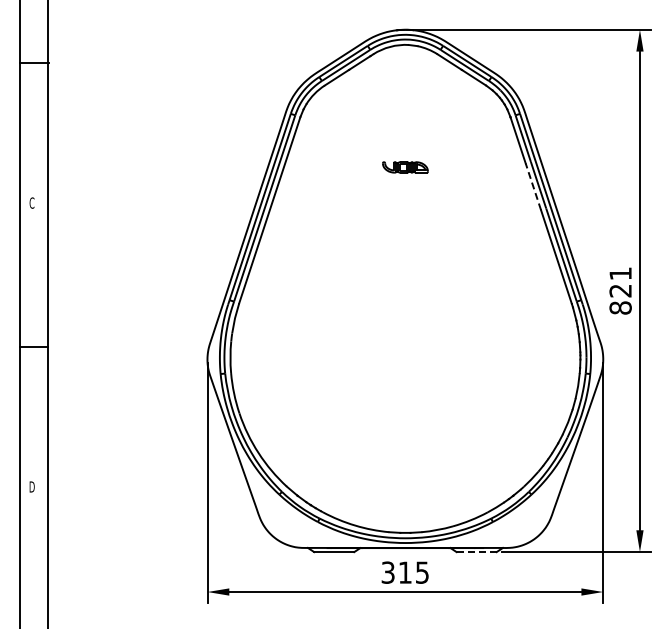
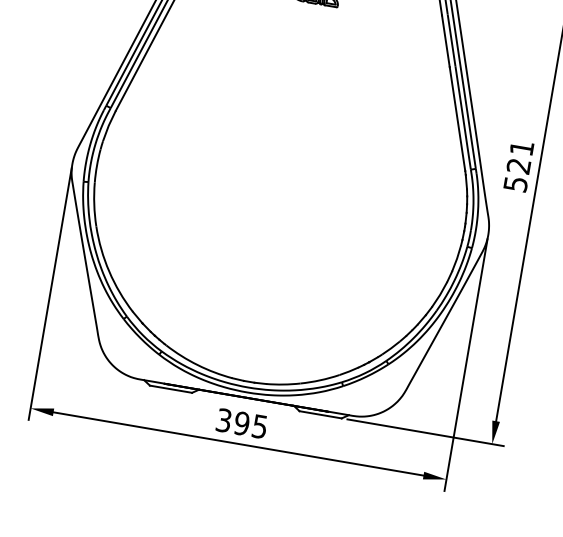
line: (533, 186) -> (446, 40), dashed -> solid
text: (620, 307) -> (515, 183), 821 -> 521
line: (476, 552) -> (320, 415), dashed -> solid
text: (404, 572) -> (241, 423), 315 -> 395

